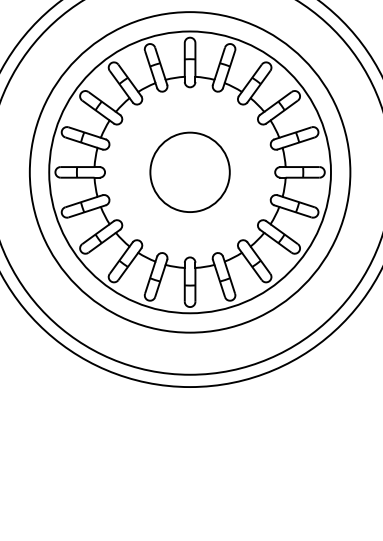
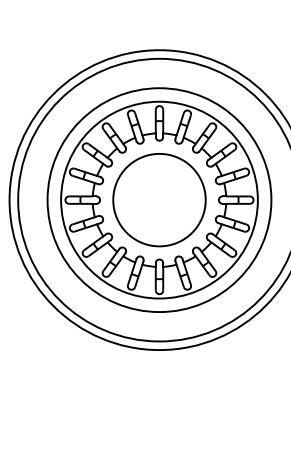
circle: (190, 171) -> (159, 199), size x1.67

